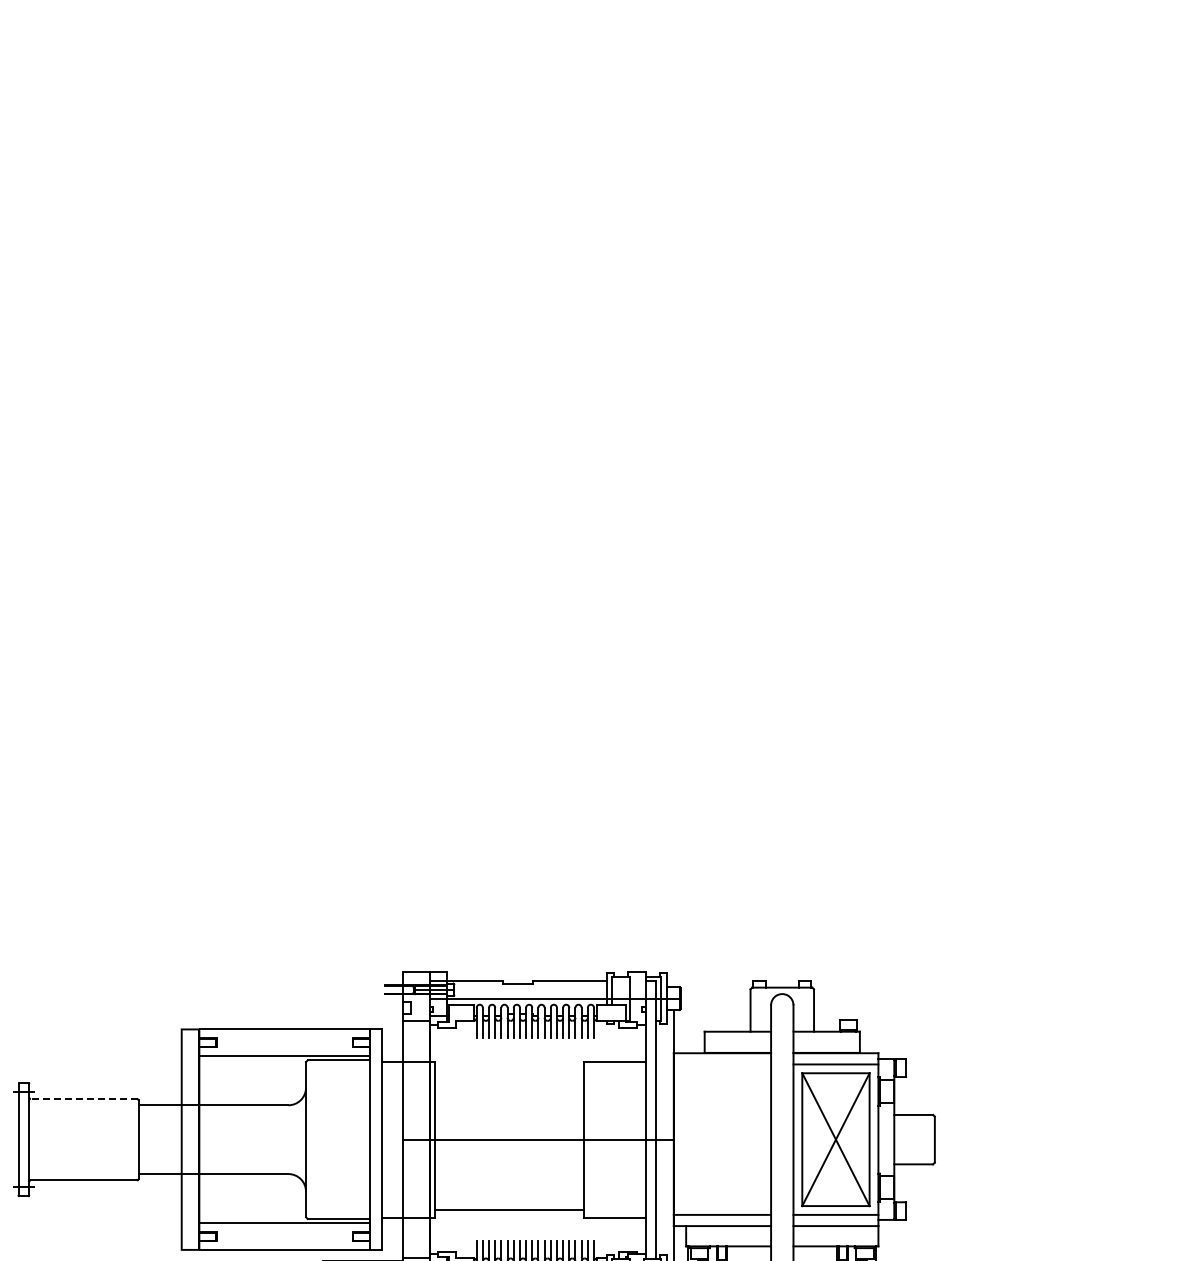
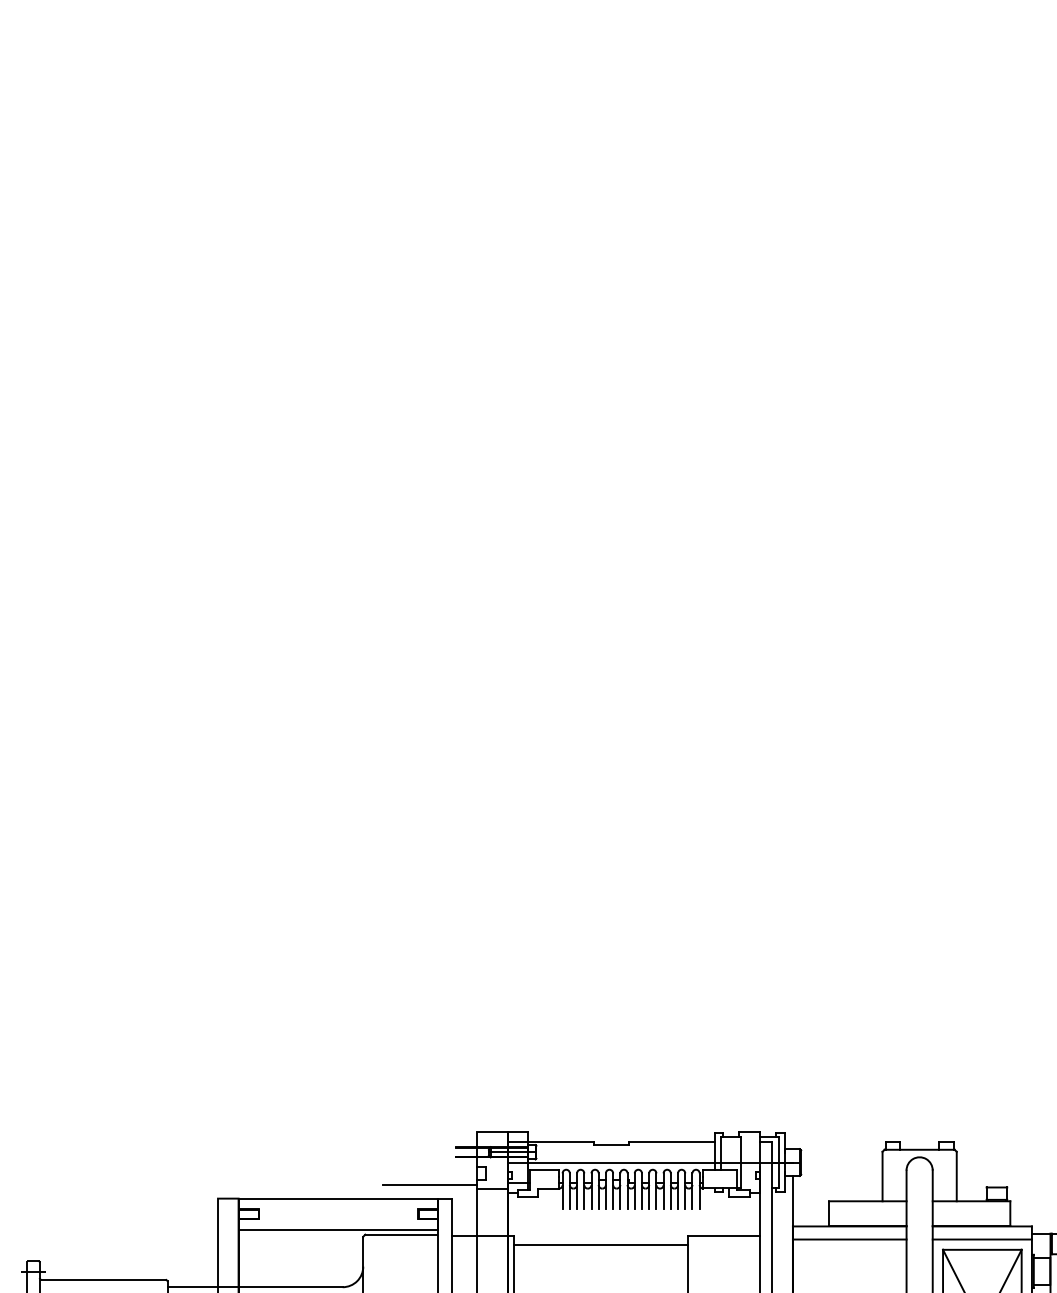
line: (362, 1017) -> (429, 1184), added
line: (722, 1064) -> (849, 1239), added
line: (508, 1069) -> (599, 1245), added
line: (83, 1099) -> (103, 1280), dashed -> solid

